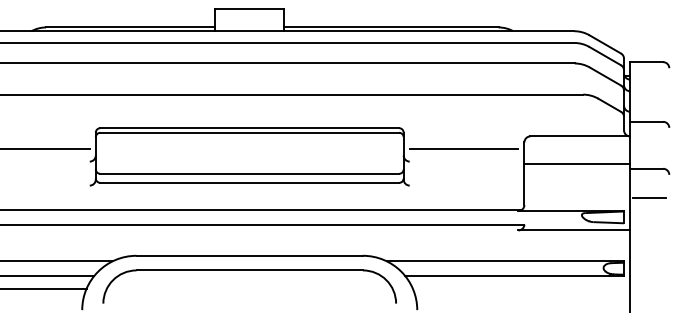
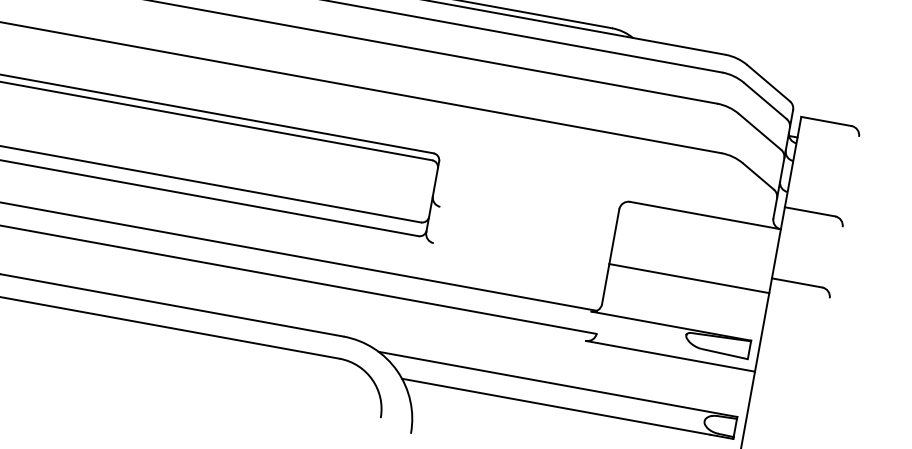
line: (463, 148) -> (525, 201), removed
line: (577, 163) -> (689, 278), moved
line: (649, 198) -> (793, 328), removed

